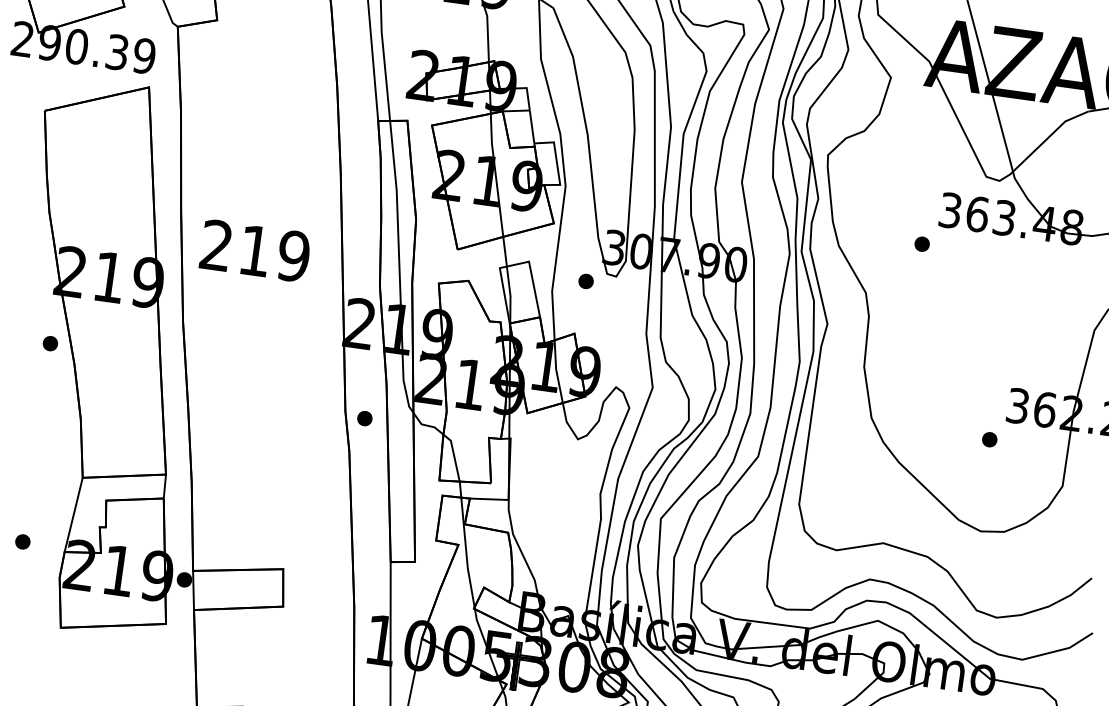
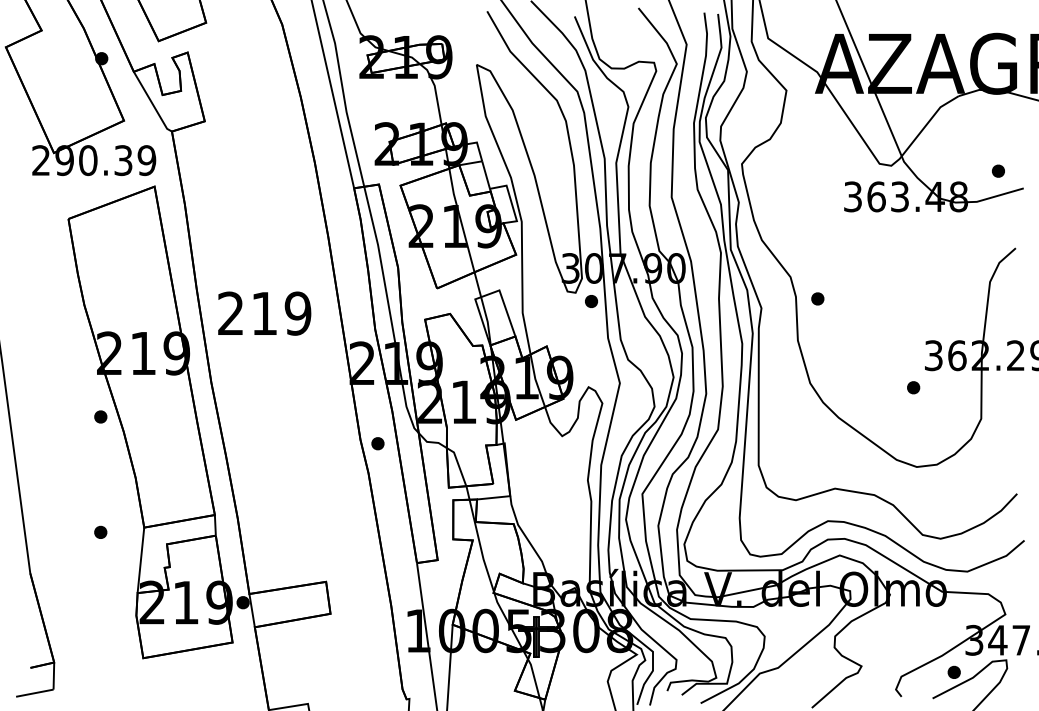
part: (921, 243) -> (817, 298), moved
part: (586, 281) -> (591, 301), moved
part: (22, 540) -> (100, 531), moved

